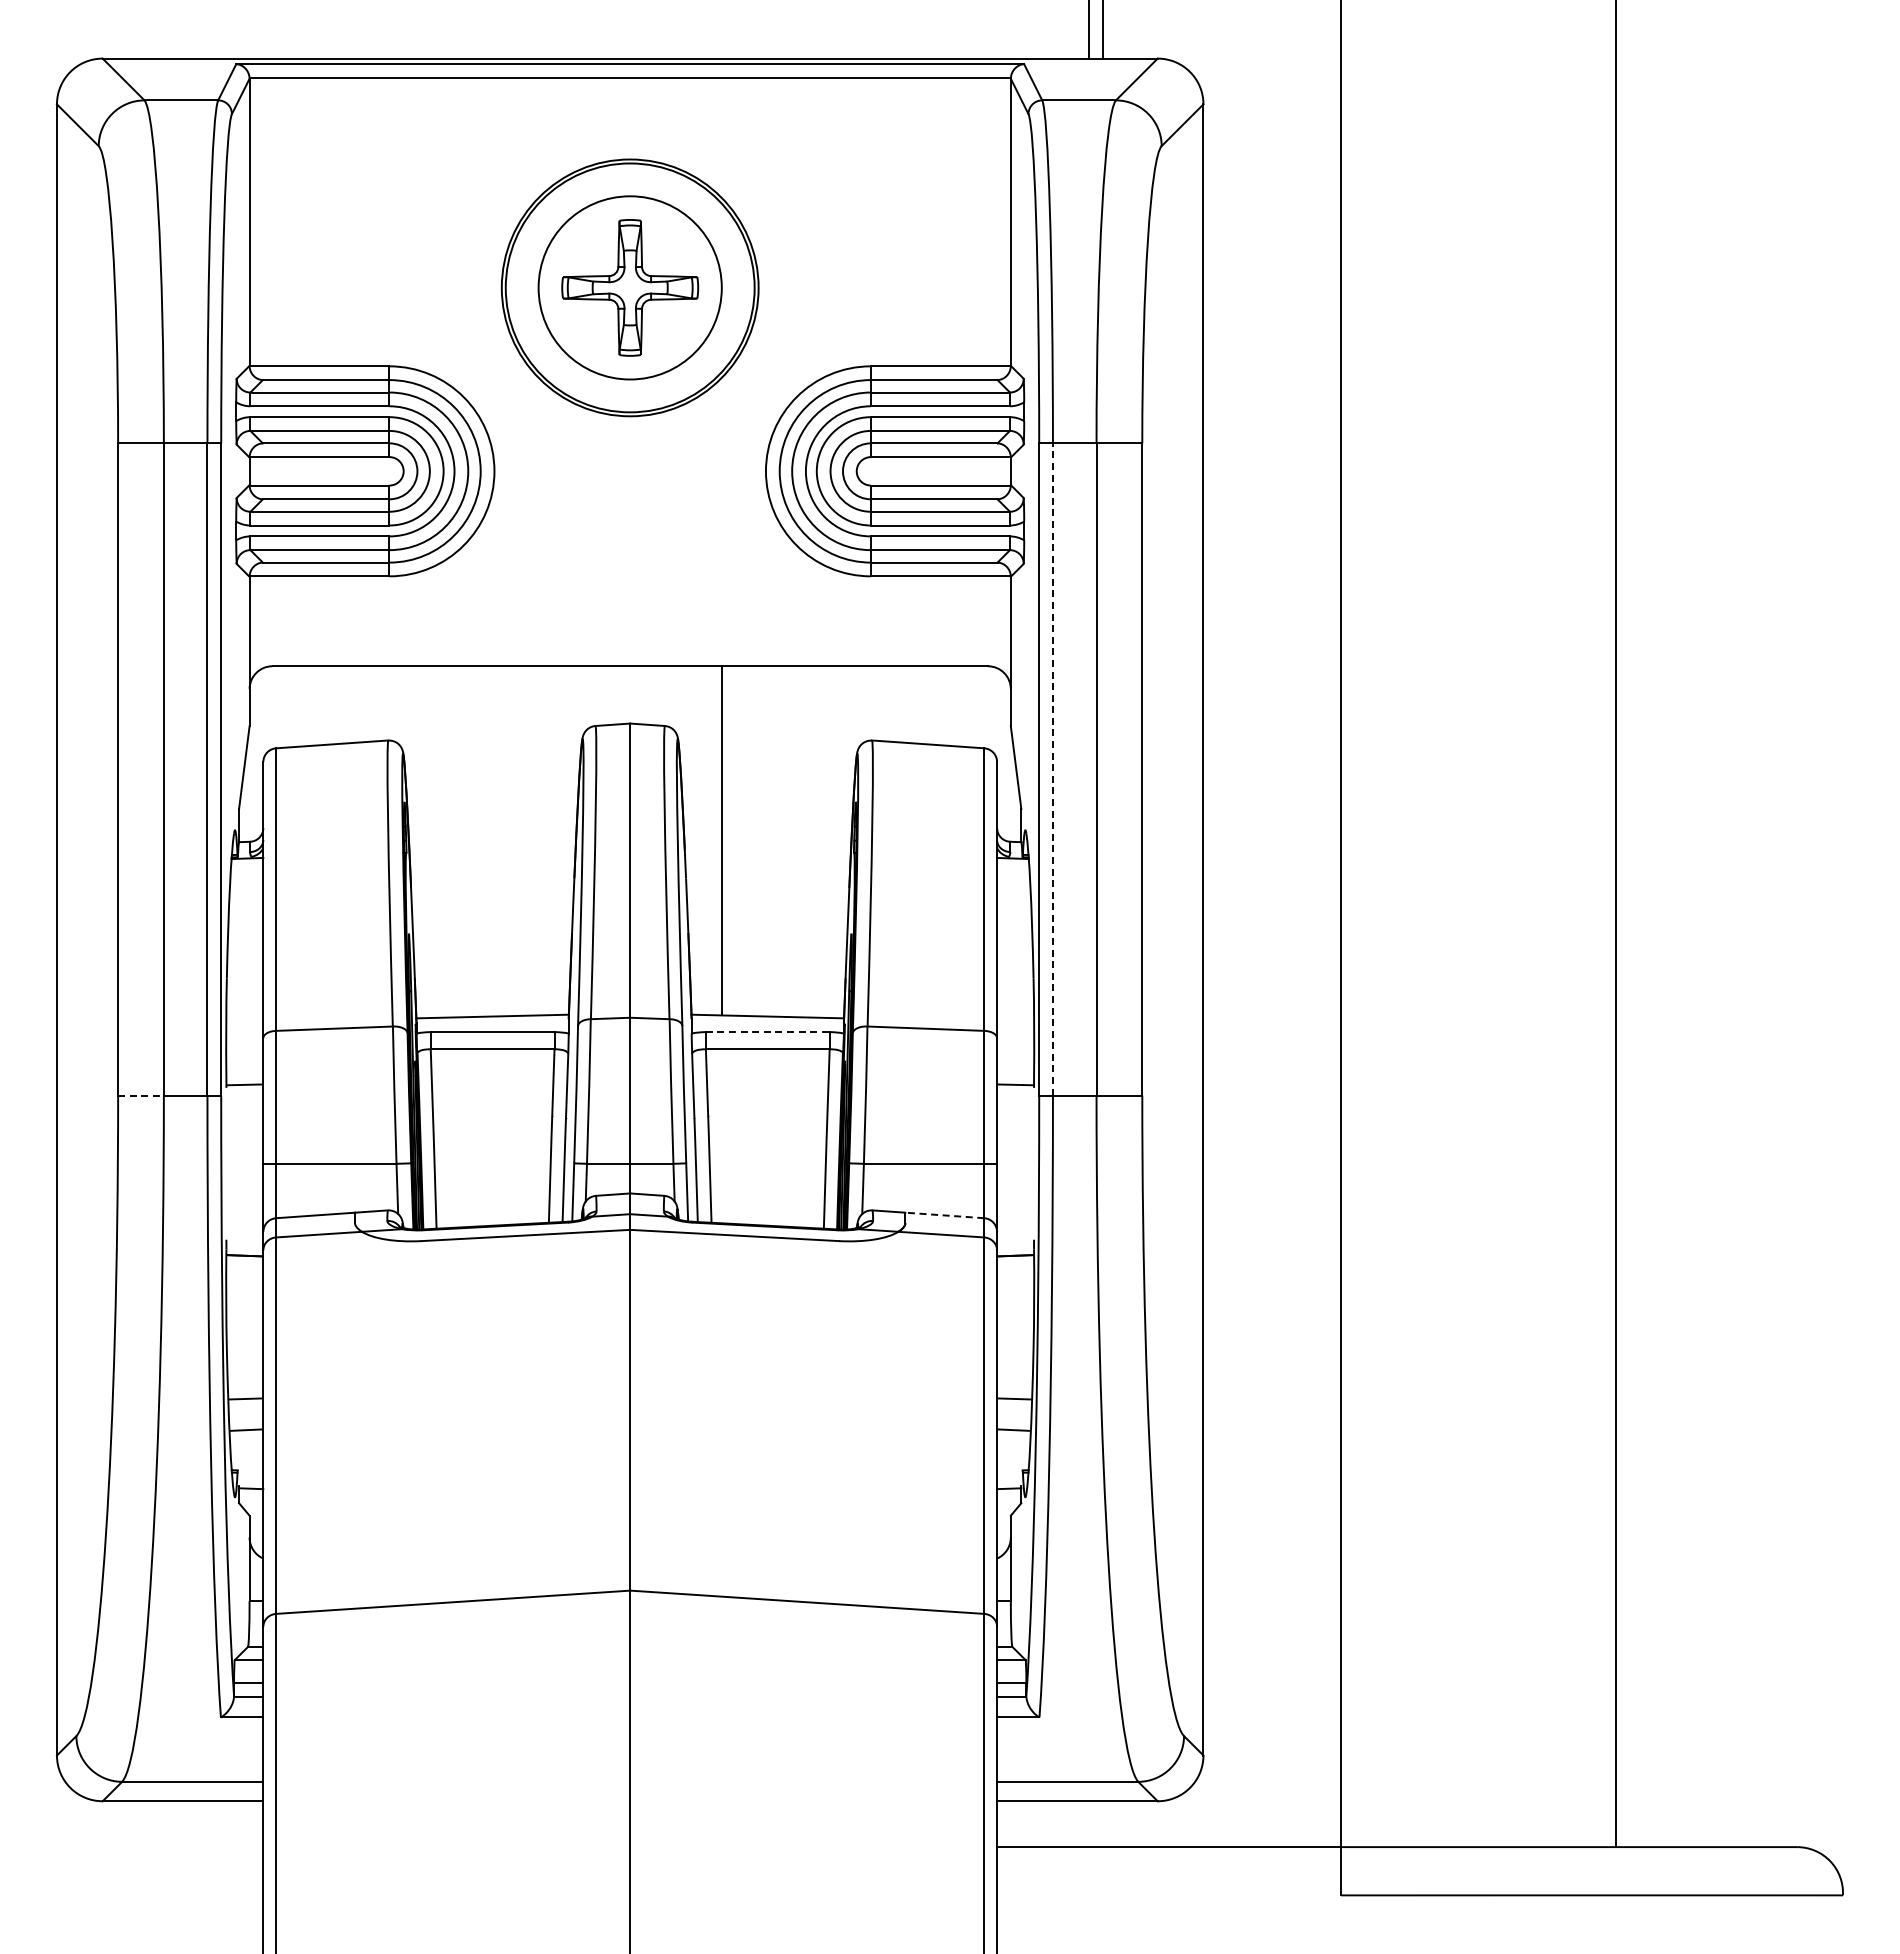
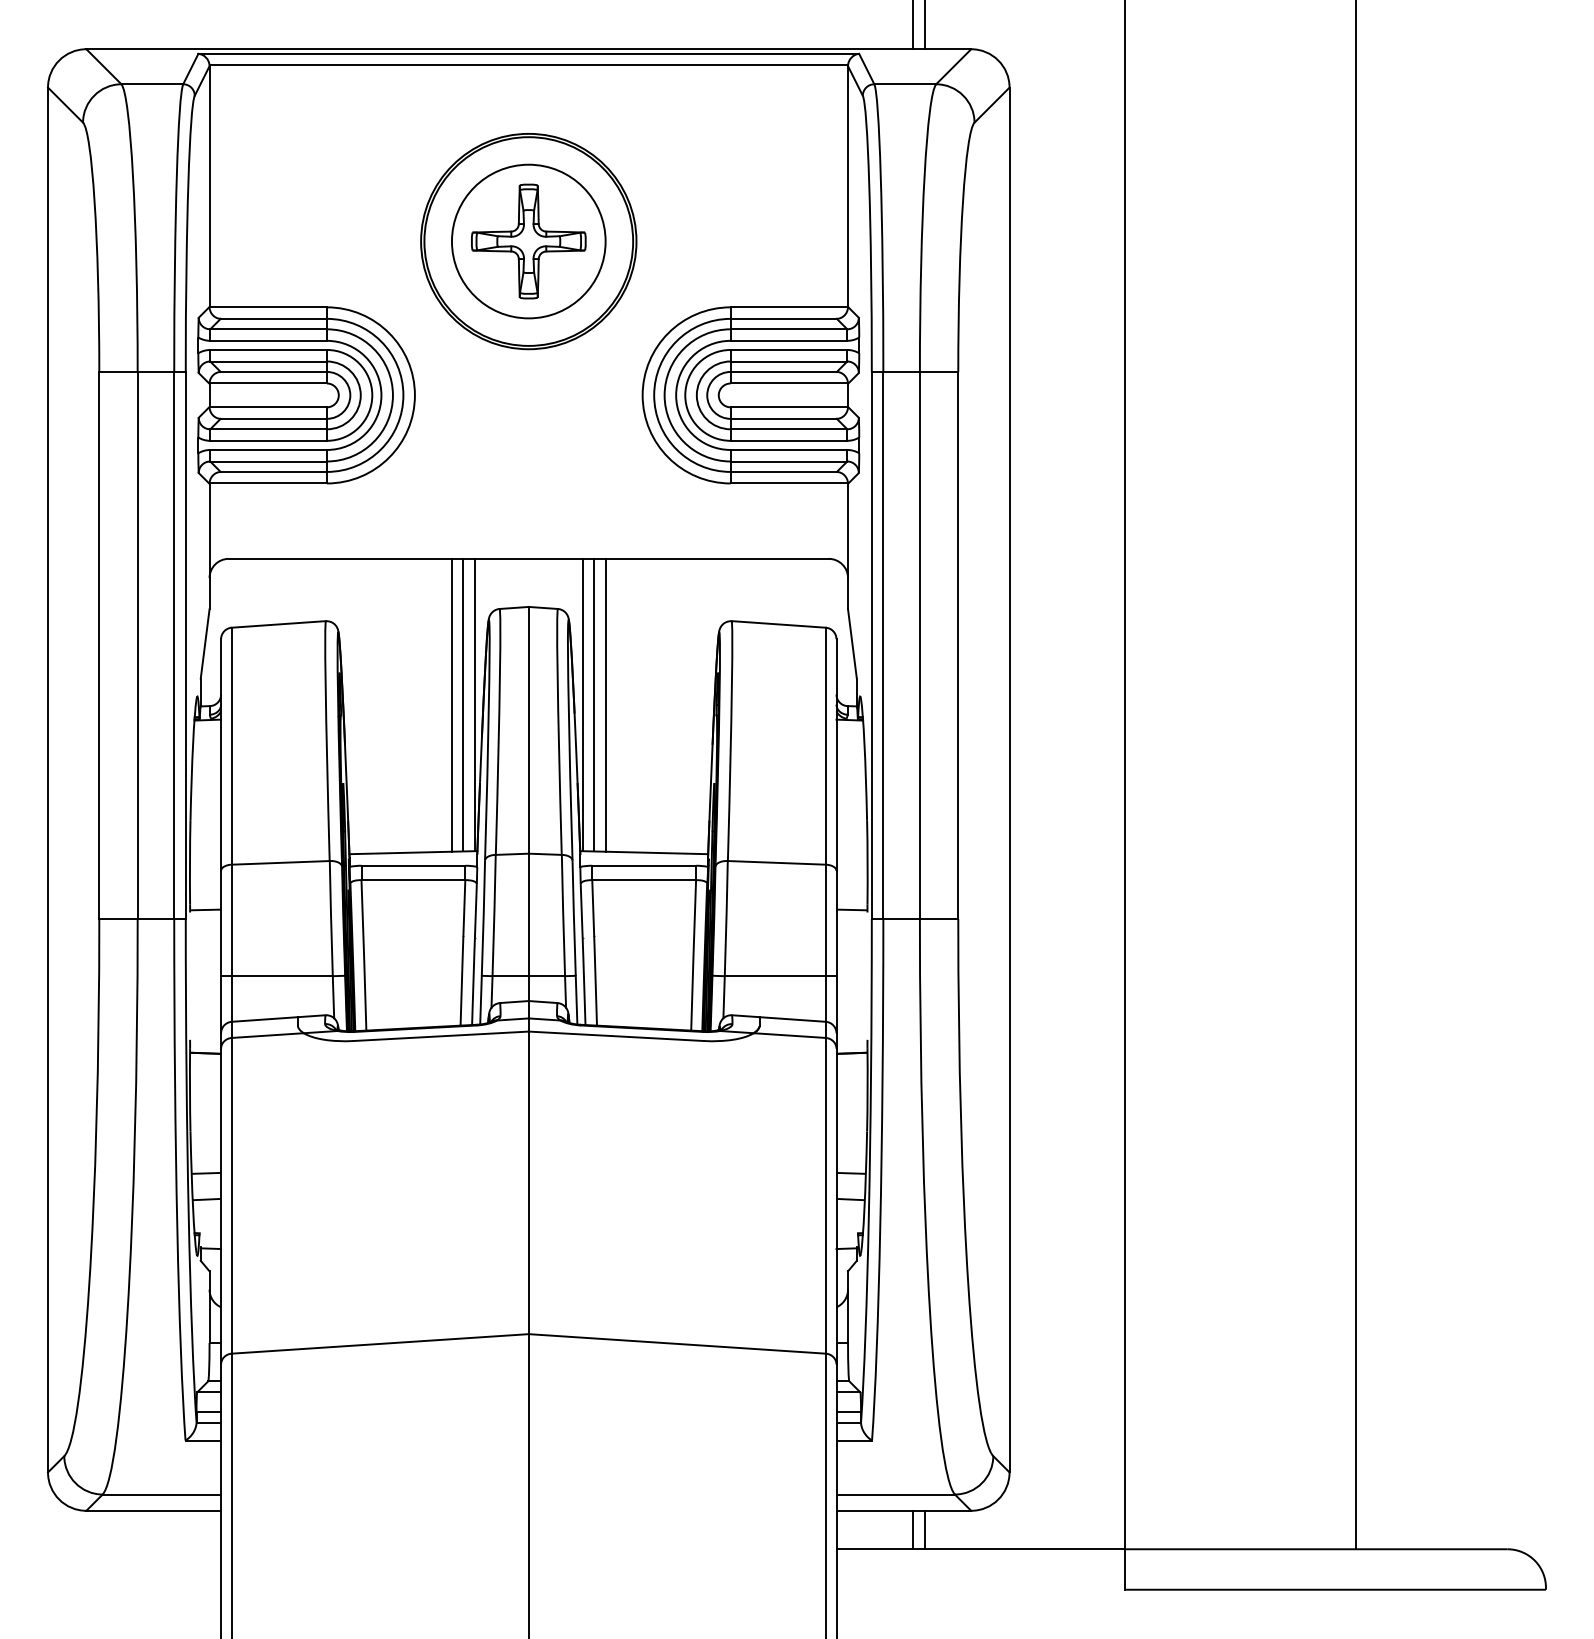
line: (1052, 769) -> (882, 645), dashed -> solid
line: (538, 840) -> (451, 705), added
line: (552, 840) -> (463, 705), added
line: (566, 840) -> (475, 705), added
line: (694, 840) -> (582, 705), added
line: (708, 840) -> (594, 705), added
line: (767, 1032) -> (643, 866), dashed -> solid
line: (141, 1095) -> (118, 918), dashed -> solid
line: (944, 1215) -> (792, 1019), dashed -> solid
line: (1088, 1824) -> (913, 1530), added
line: (1102, 1824) -> (924, 1530), added

